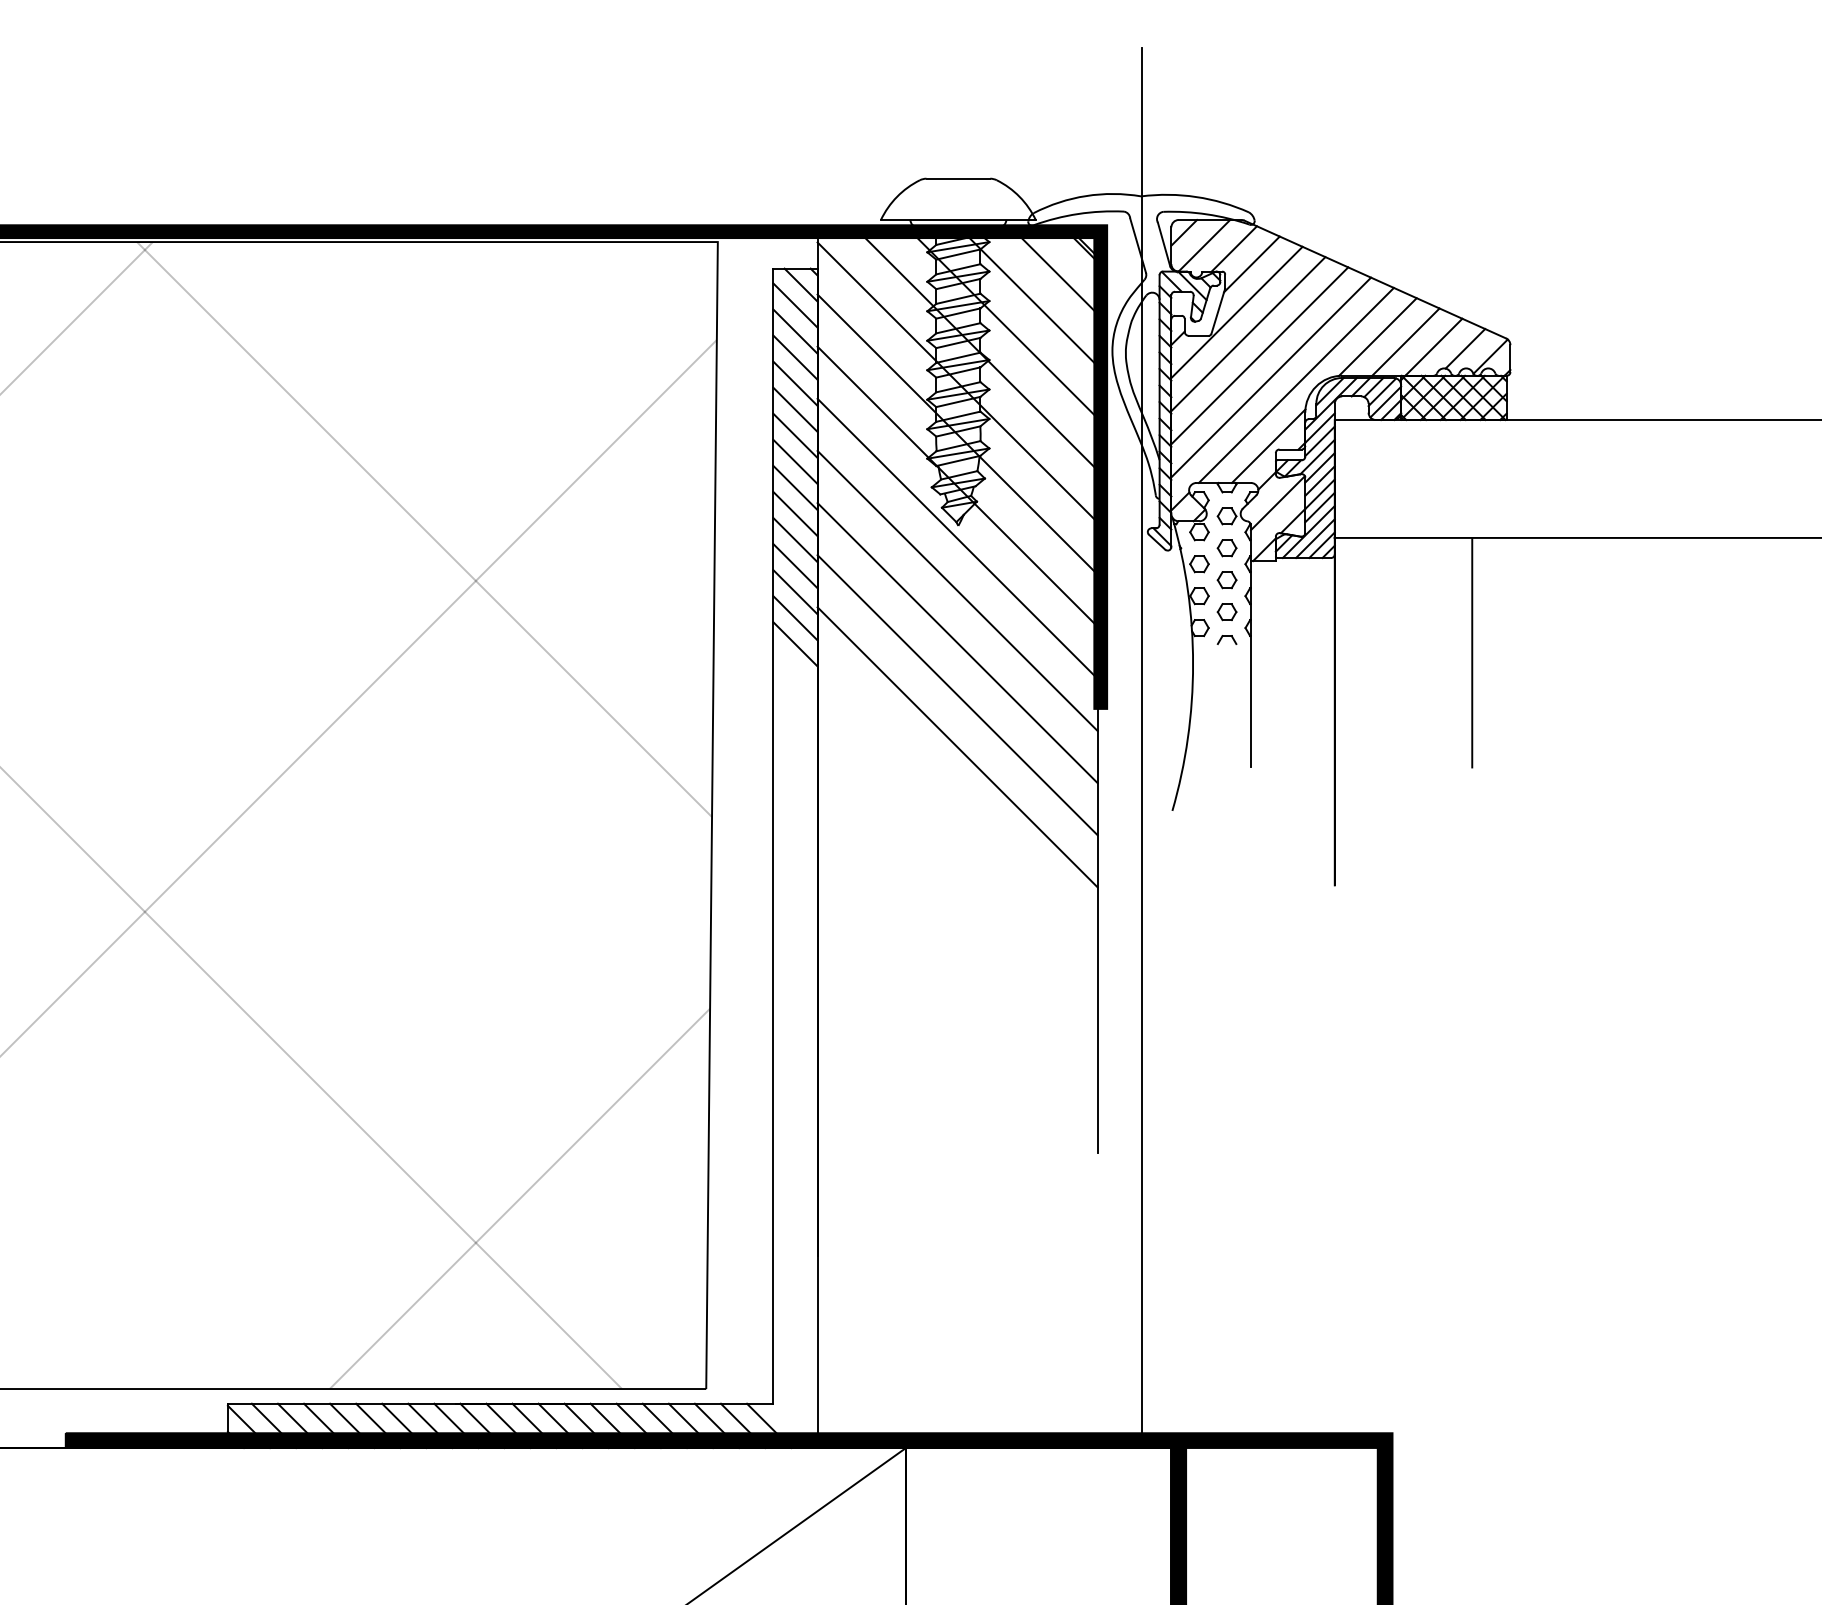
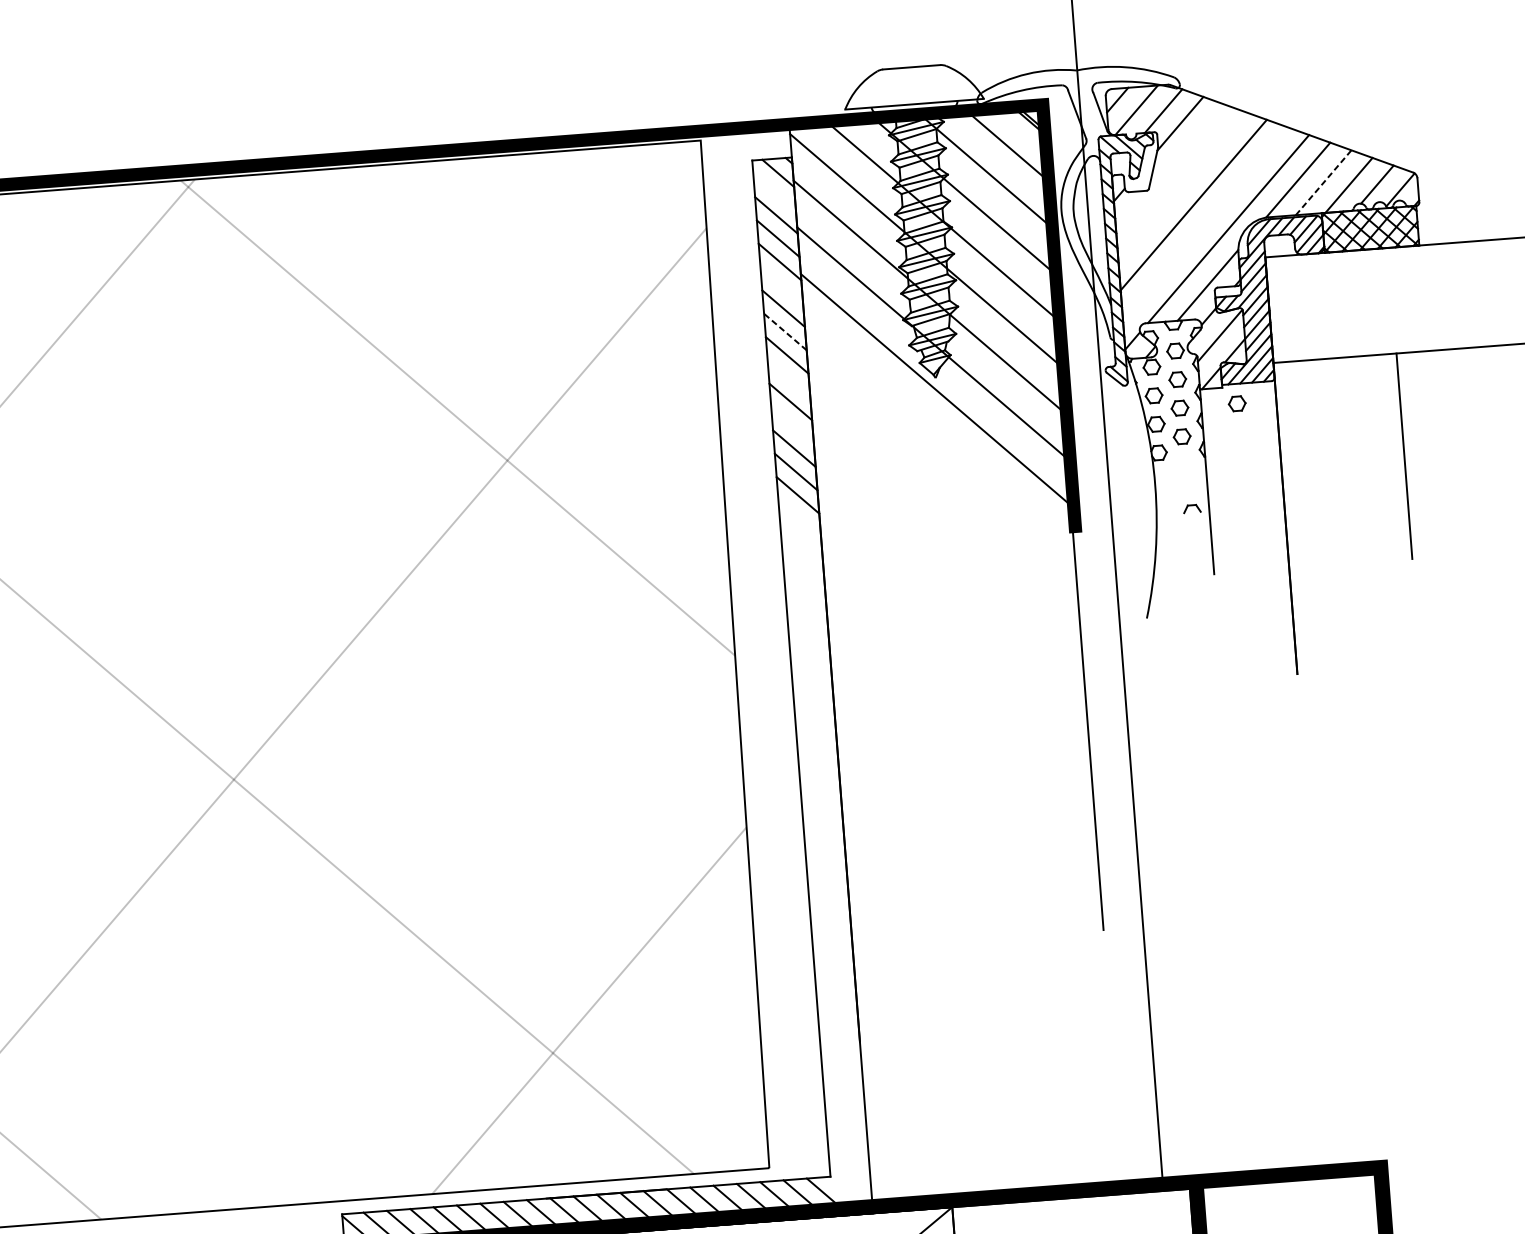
line: (795, 305) -> (774, 192), removed
line: (1236, 312) -> (1169, 167), removed
line: (1248, 334) -> (1182, 186), removed
line: (1405, 342) -> (1323, 183), solid -> dashed
line: (1271, 377) -> (1205, 223), removed
line: (795, 409) -> (781, 285), removed
line: (795, 461) -> (785, 331), solid -> dashed
line: (795, 513) -> (788, 378), removed
line: (795, 566) -> (792, 425), removed
part: (1290, 580) -> (1236, 404), added
line: (957, 590) -> (939, 436), removed
part: (1226, 639) -> (1191, 508), moved
line: (957, 643) -> (942, 483), removed
line: (957, 695) -> (946, 530), removed
line: (957, 747) -> (950, 576), removed

